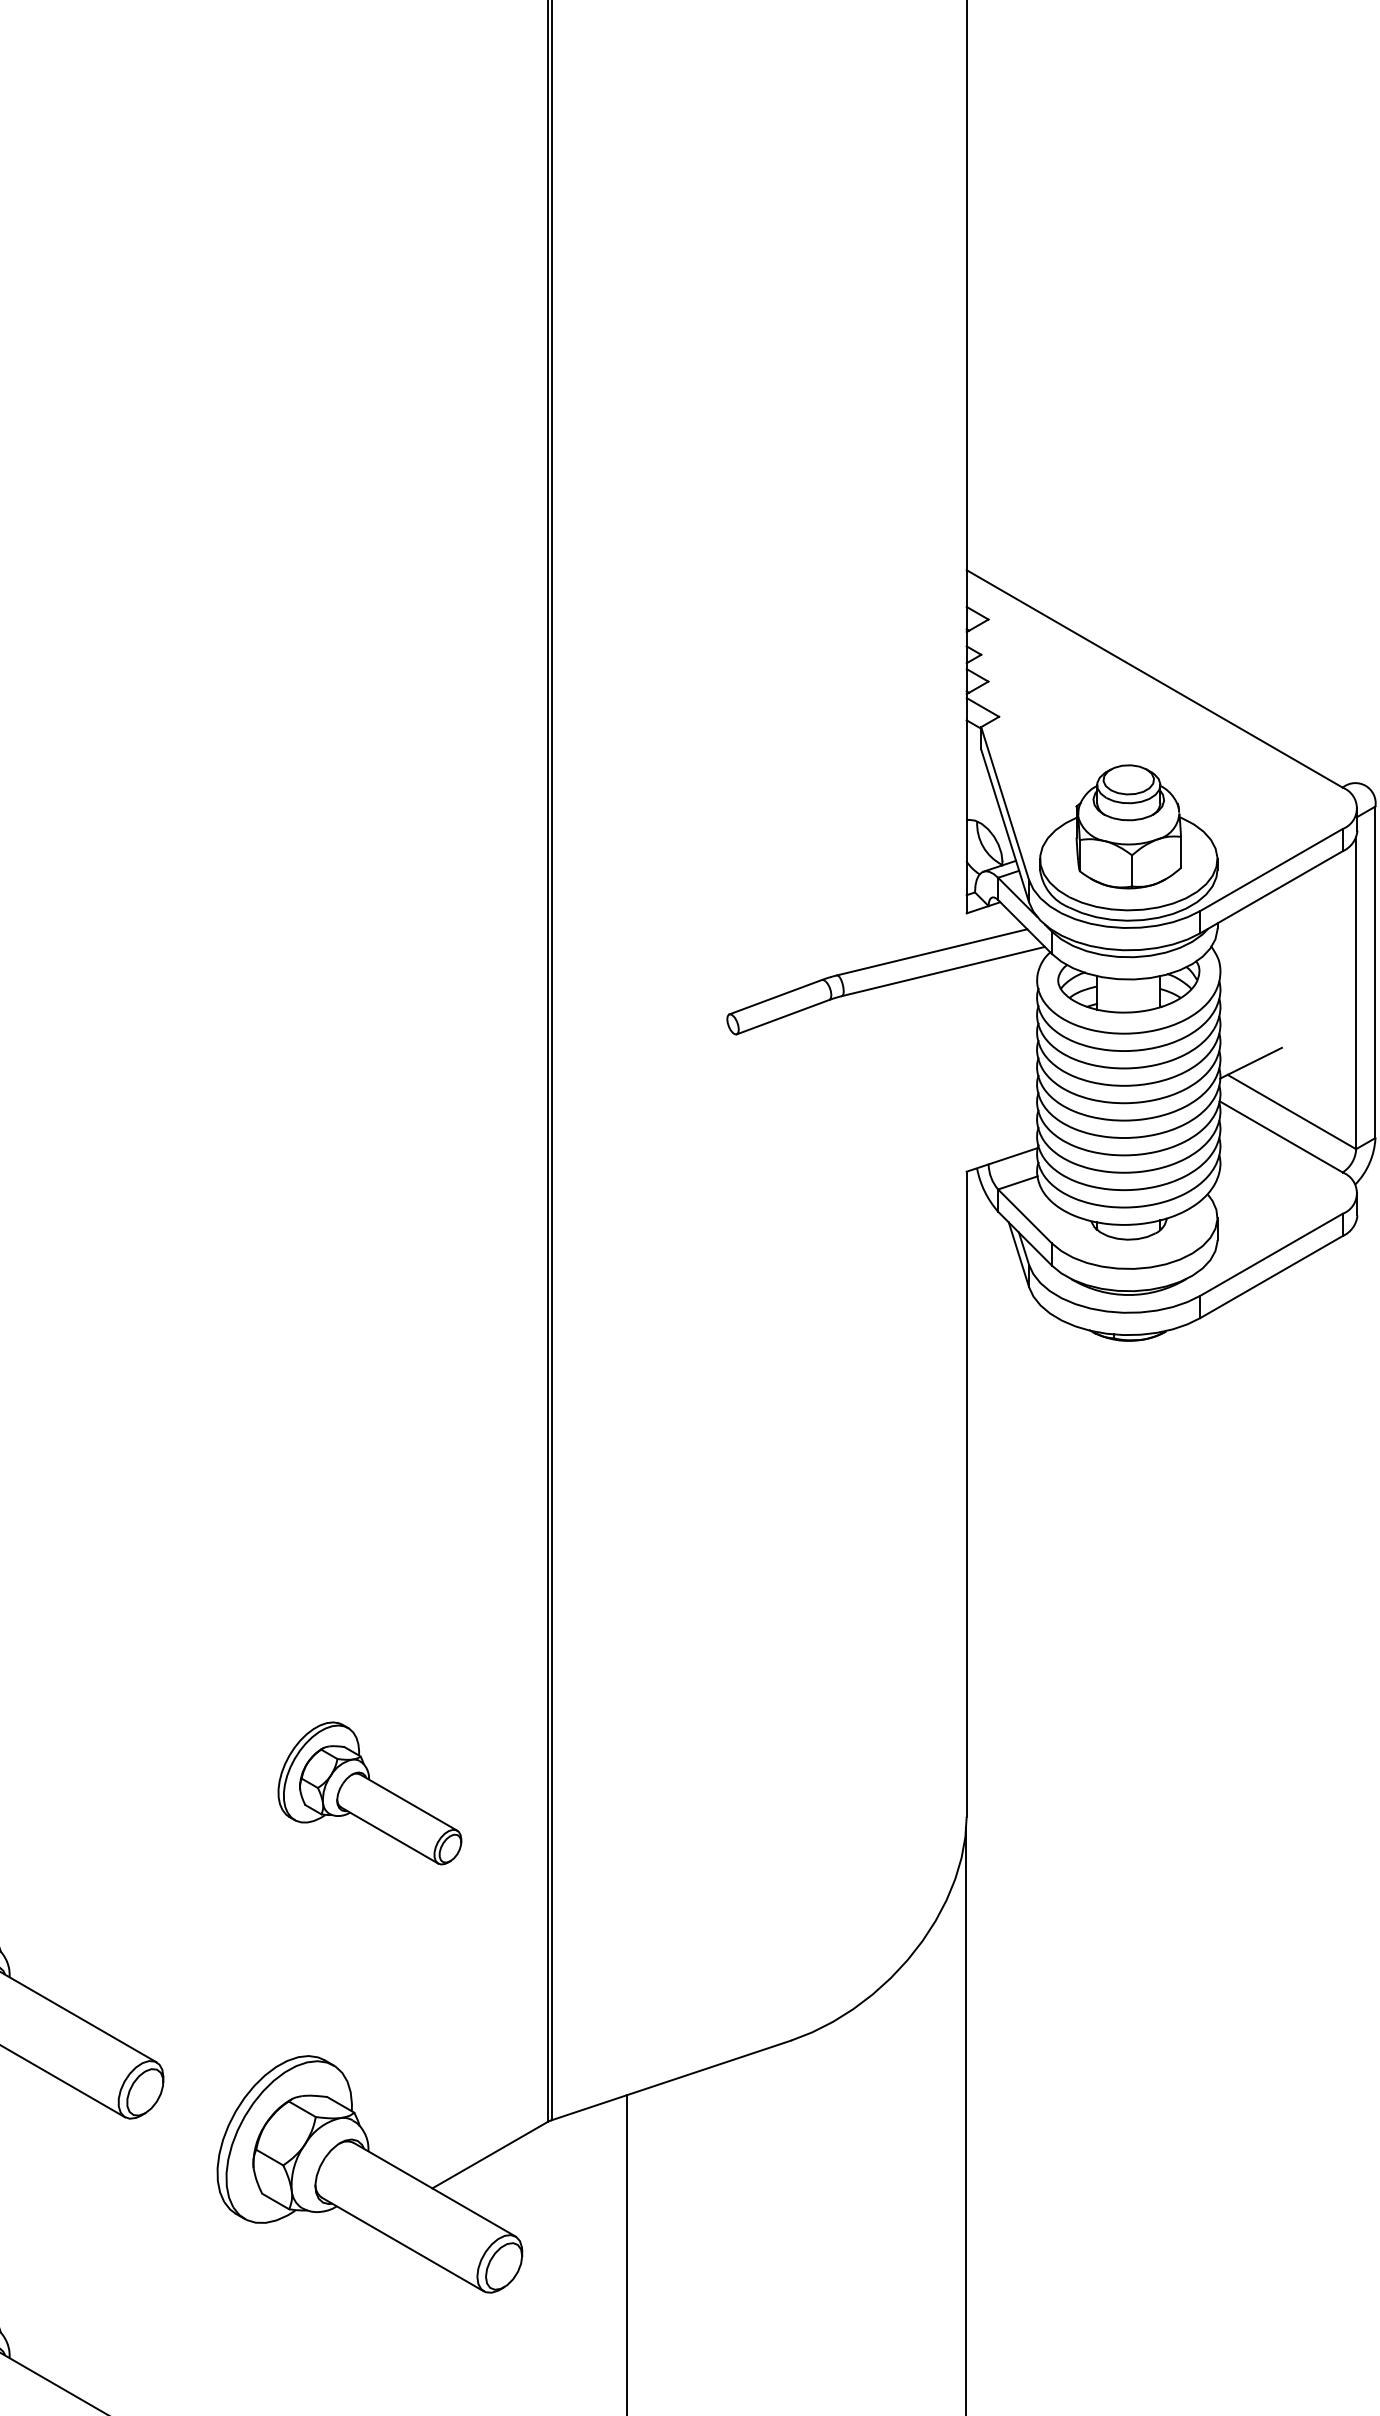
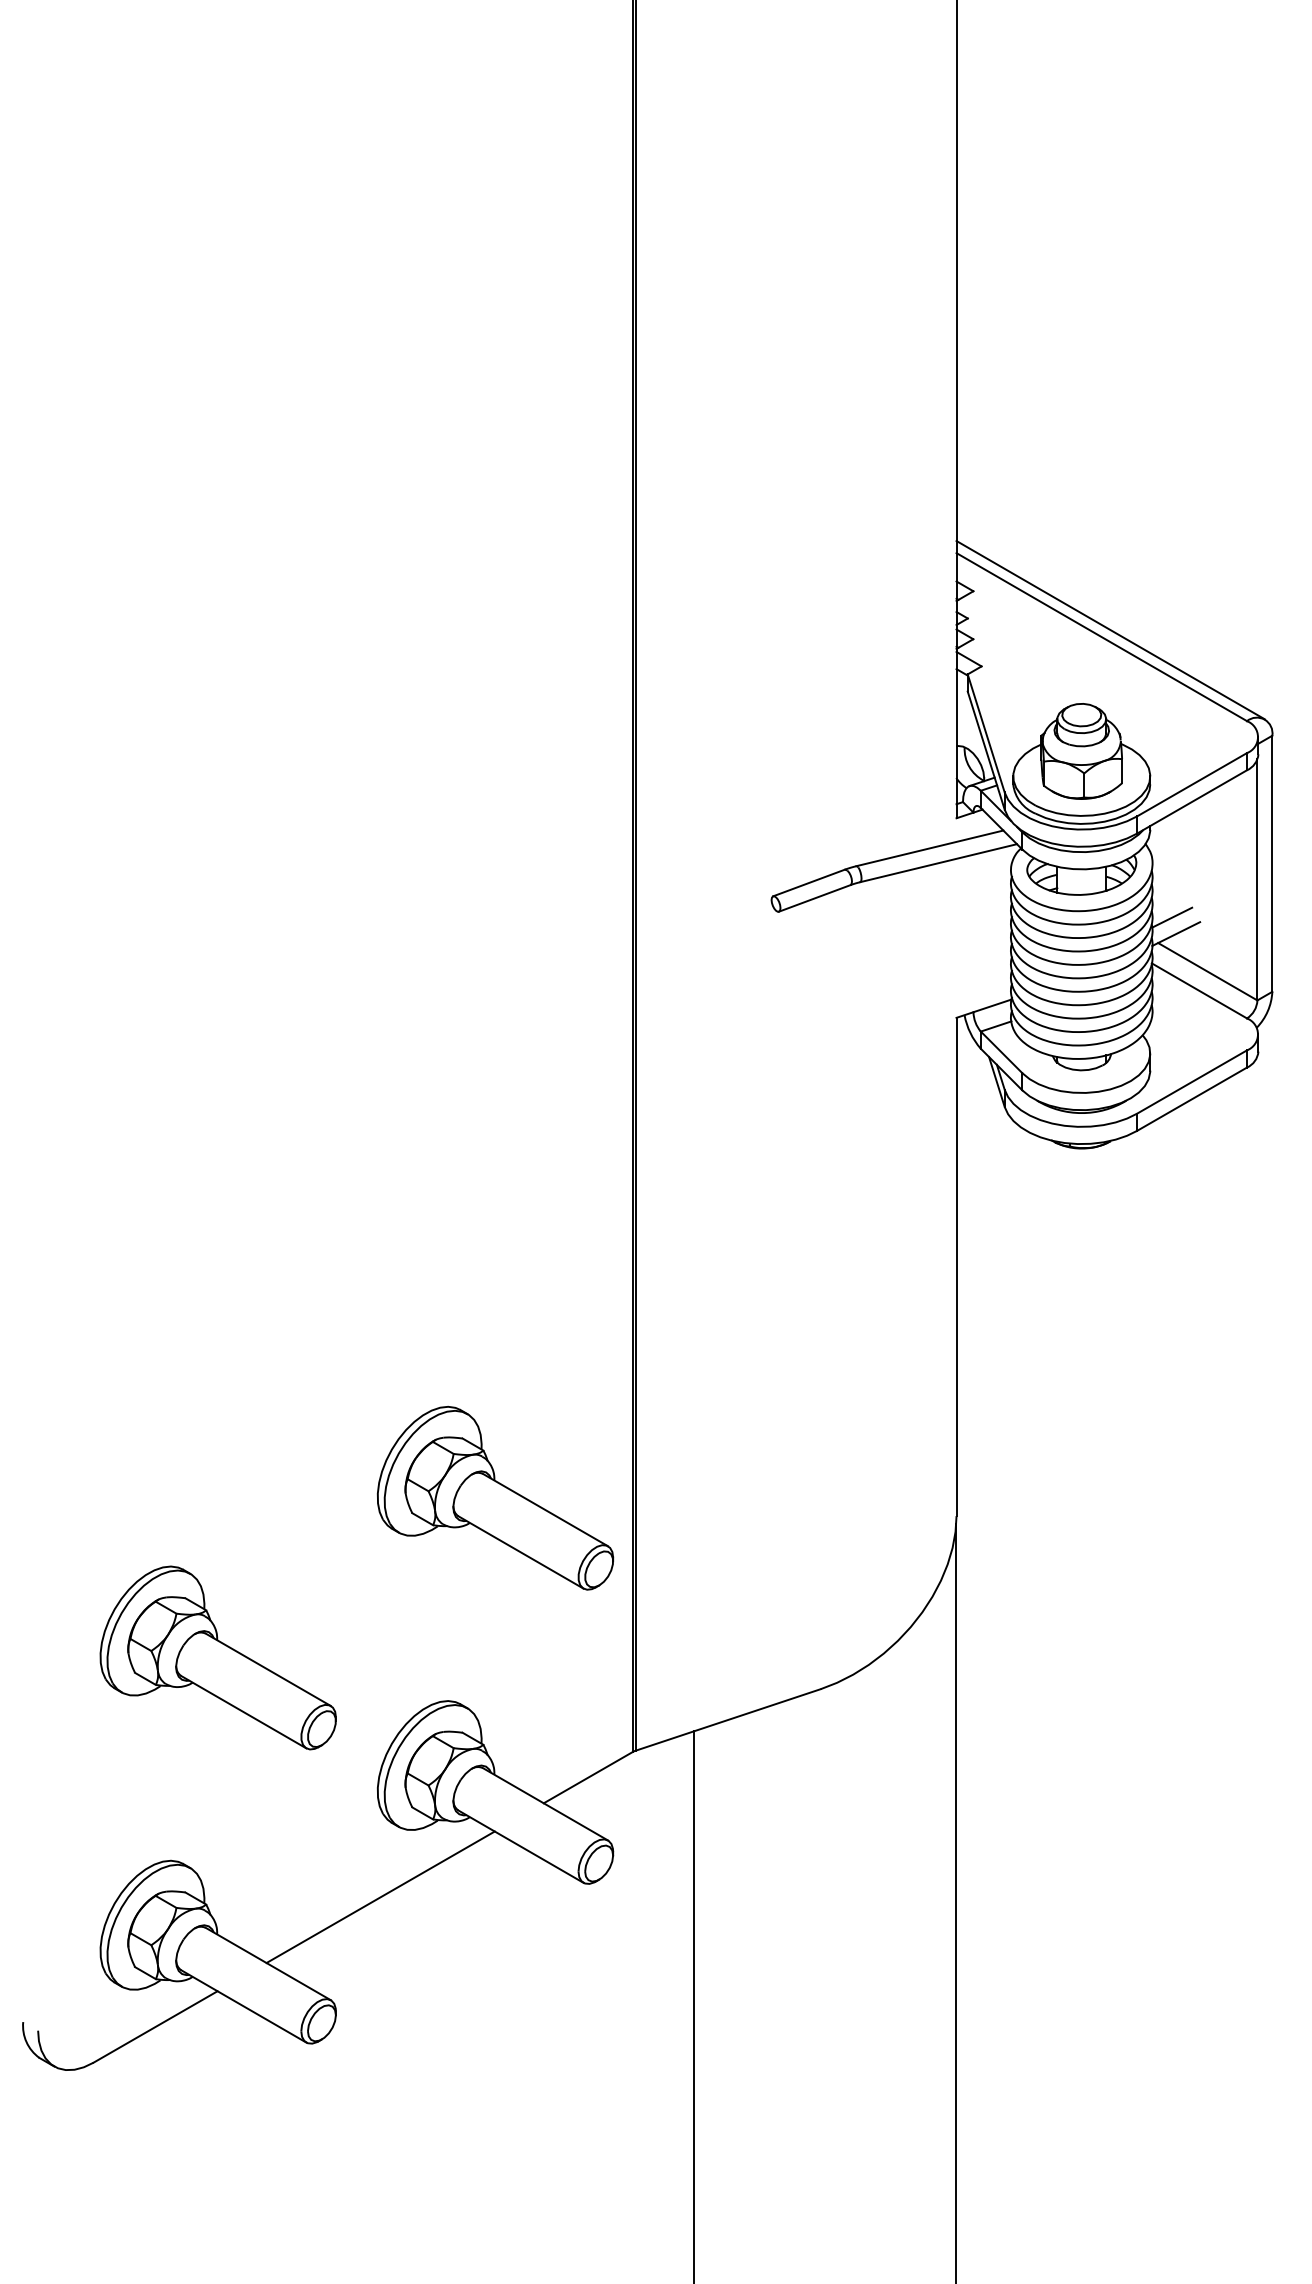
line: (1165, 670) -> (1110, 630), added
line: (1246, 1041) -> (1172, 917), added
part: (369, 1792) -> (495, 1497), size x1.67
line: (221, 2310) -> (380, 1897), added

